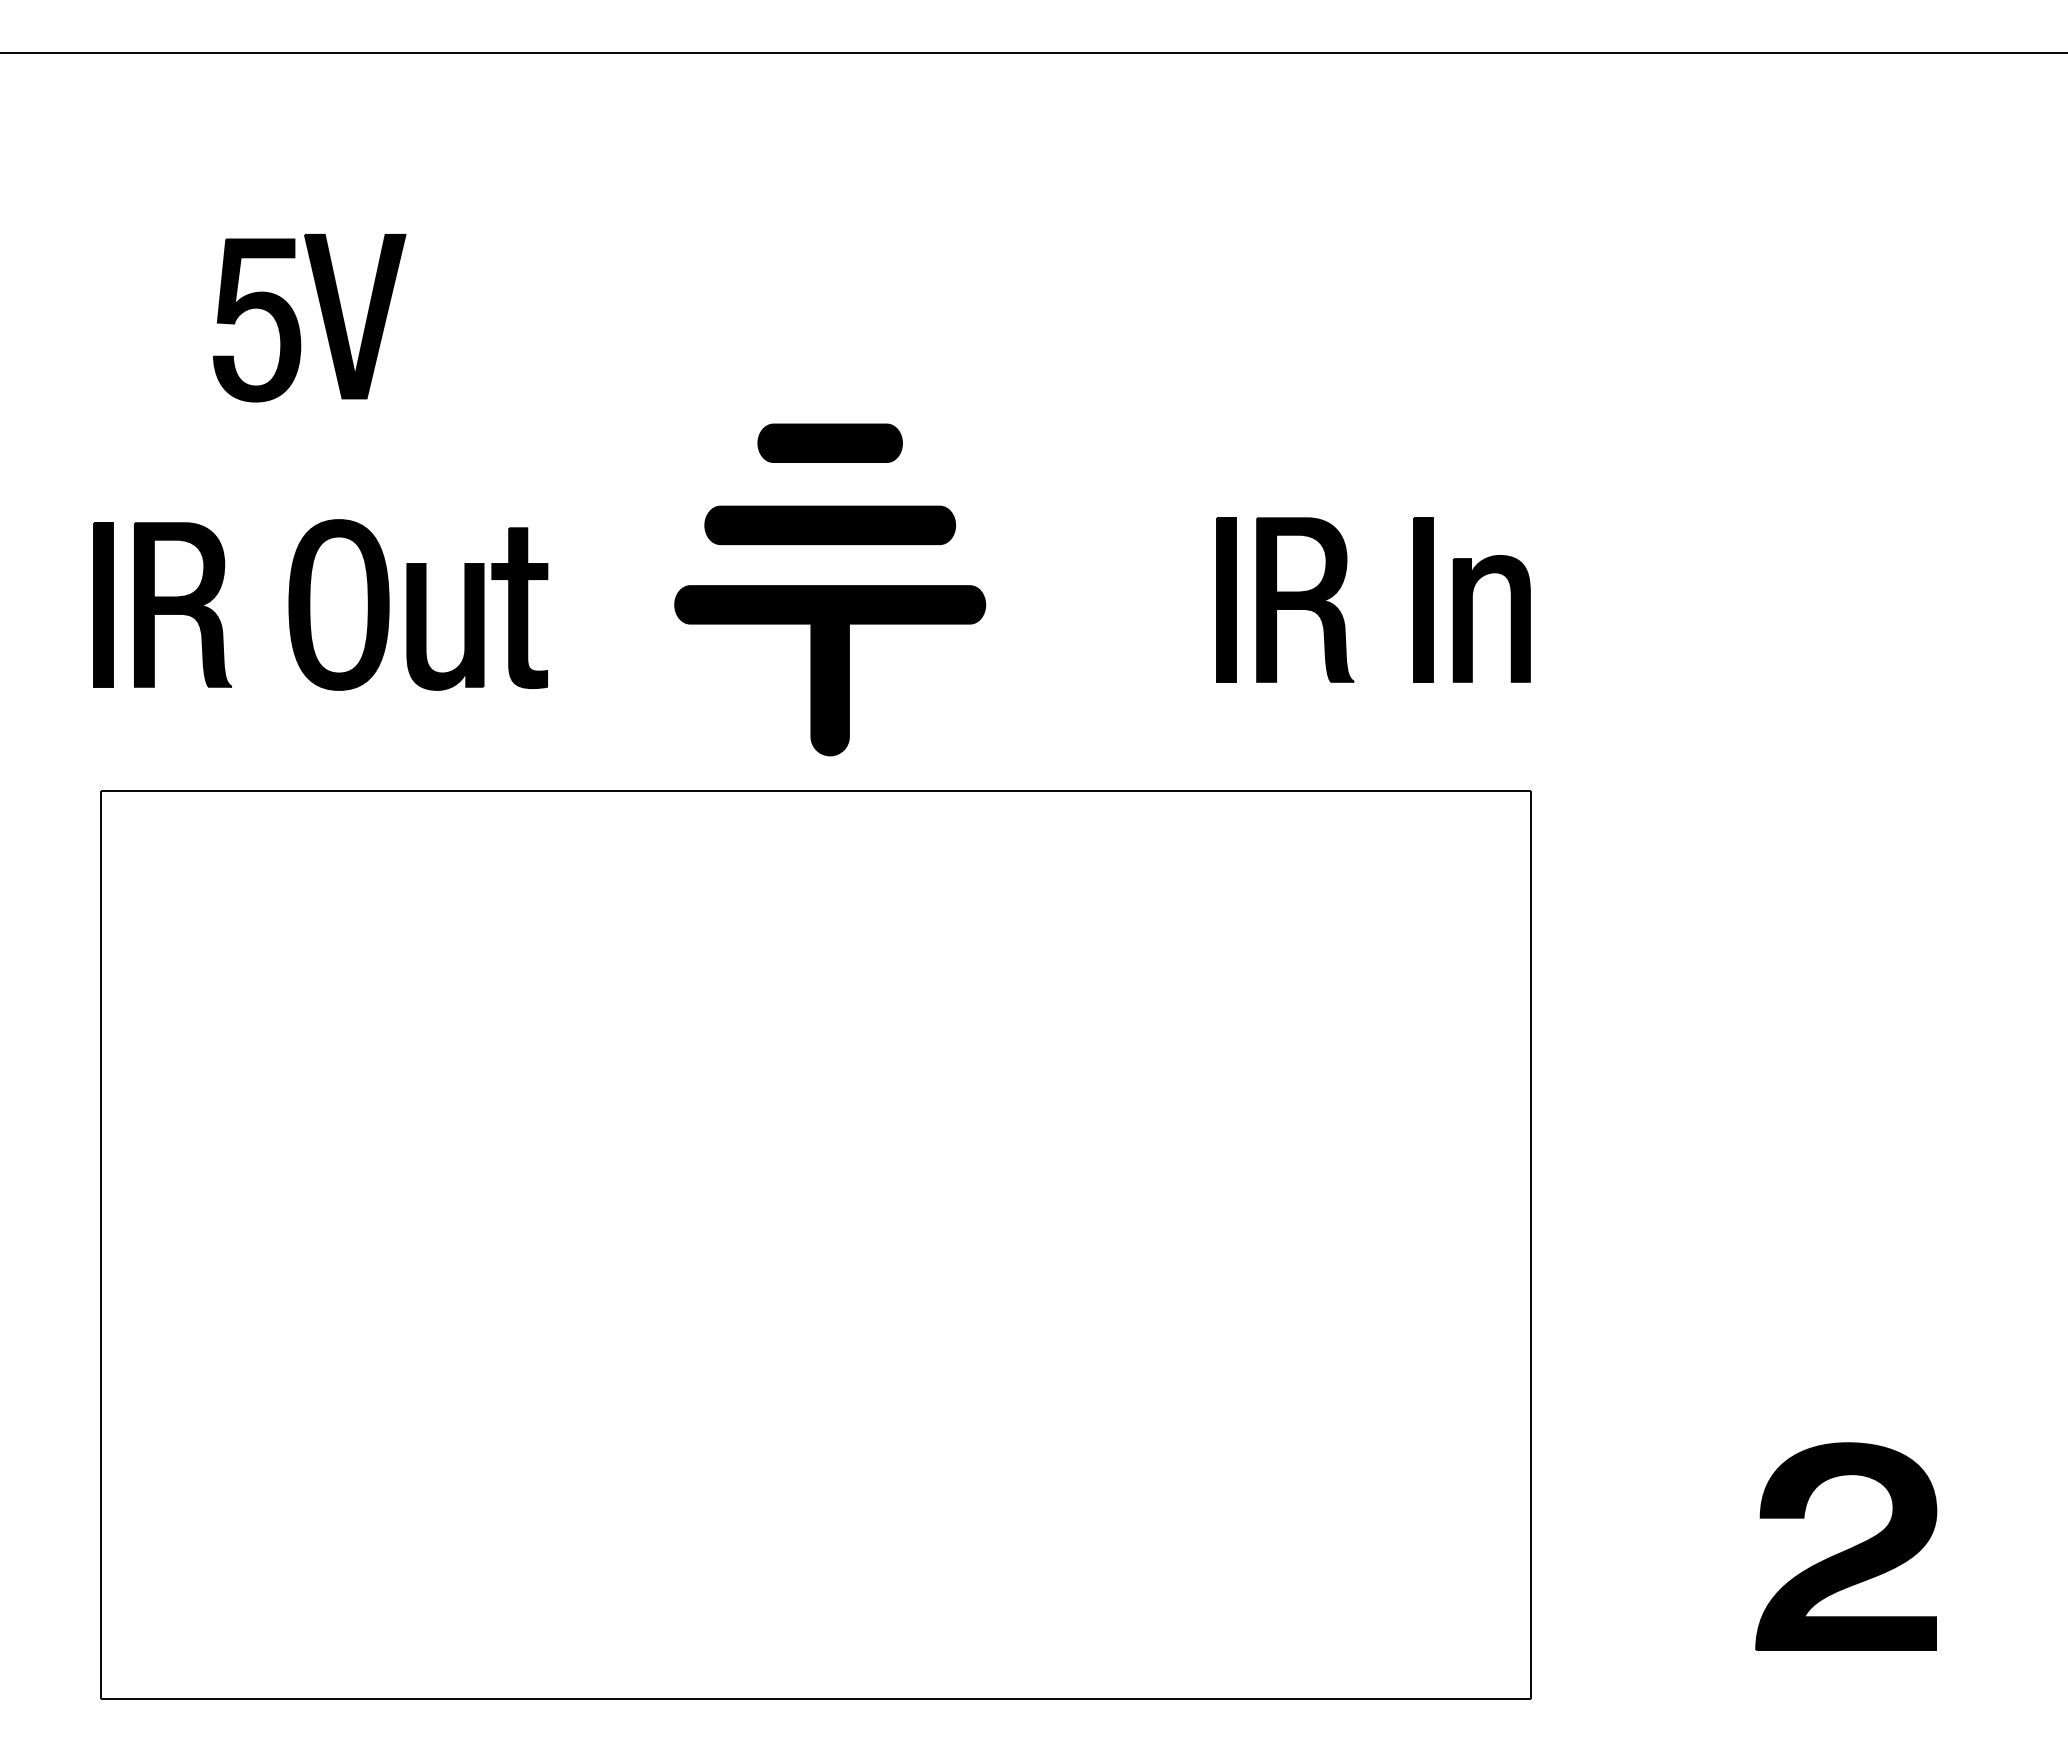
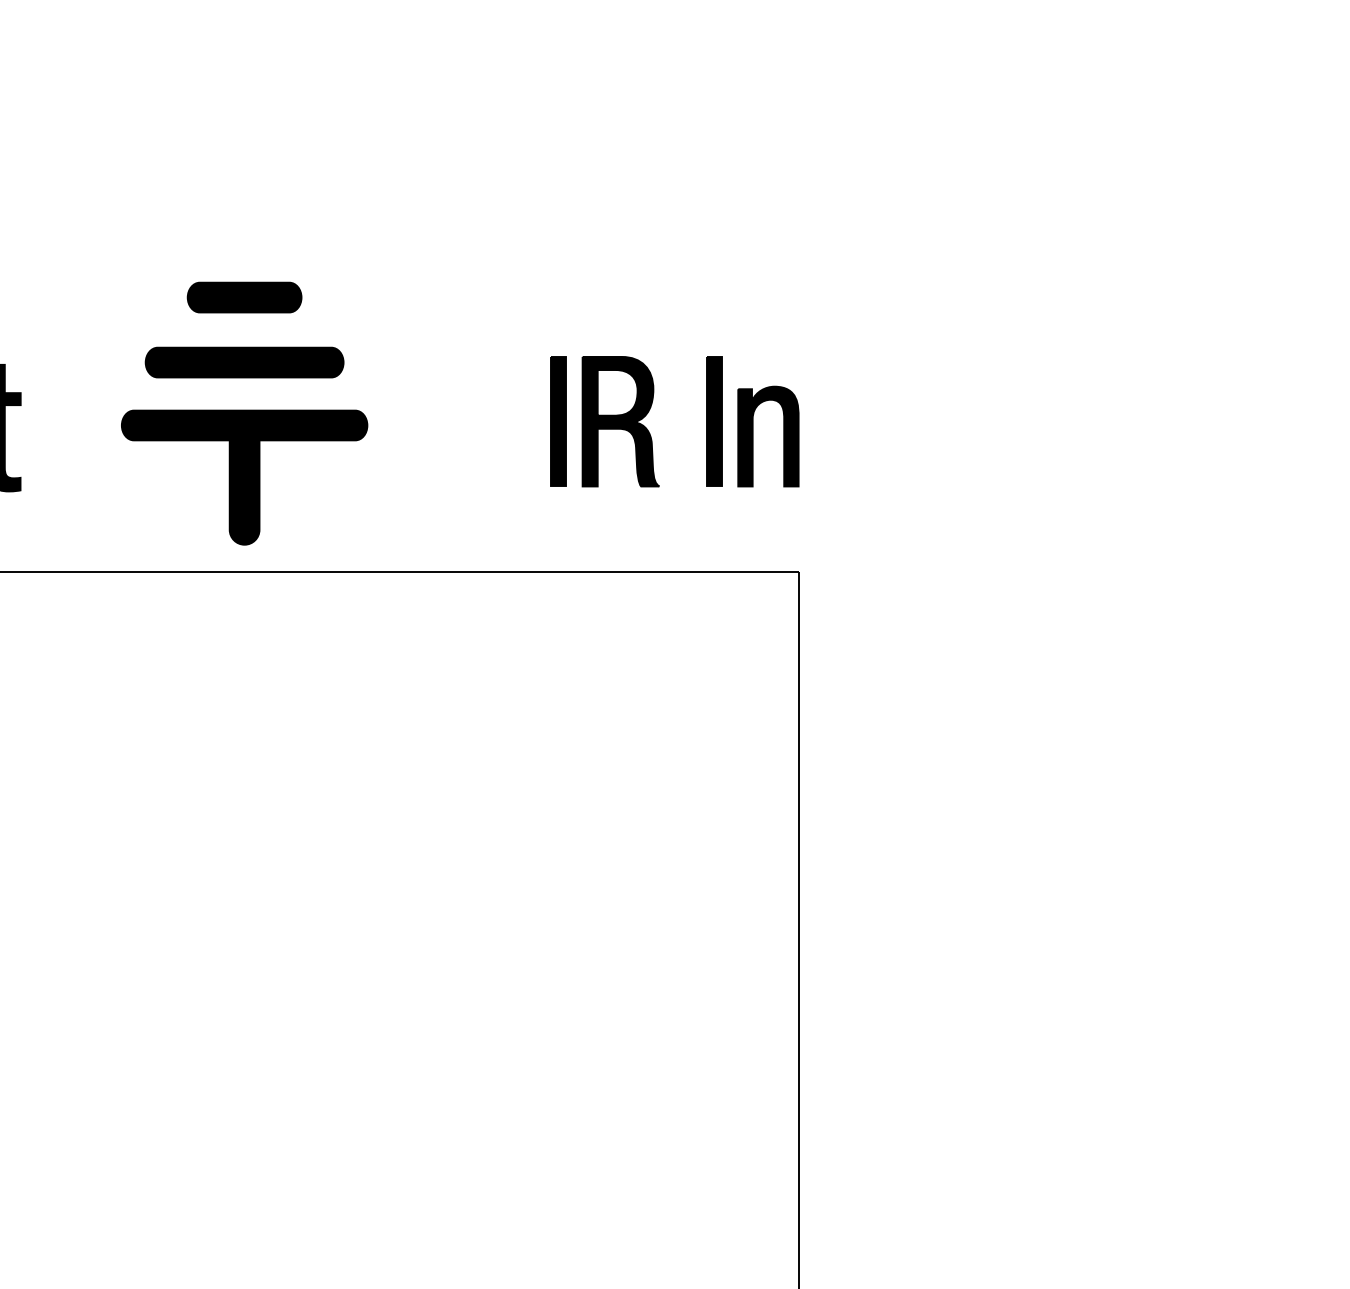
part: (1846, 1546) -> (1049, 1170), removed

